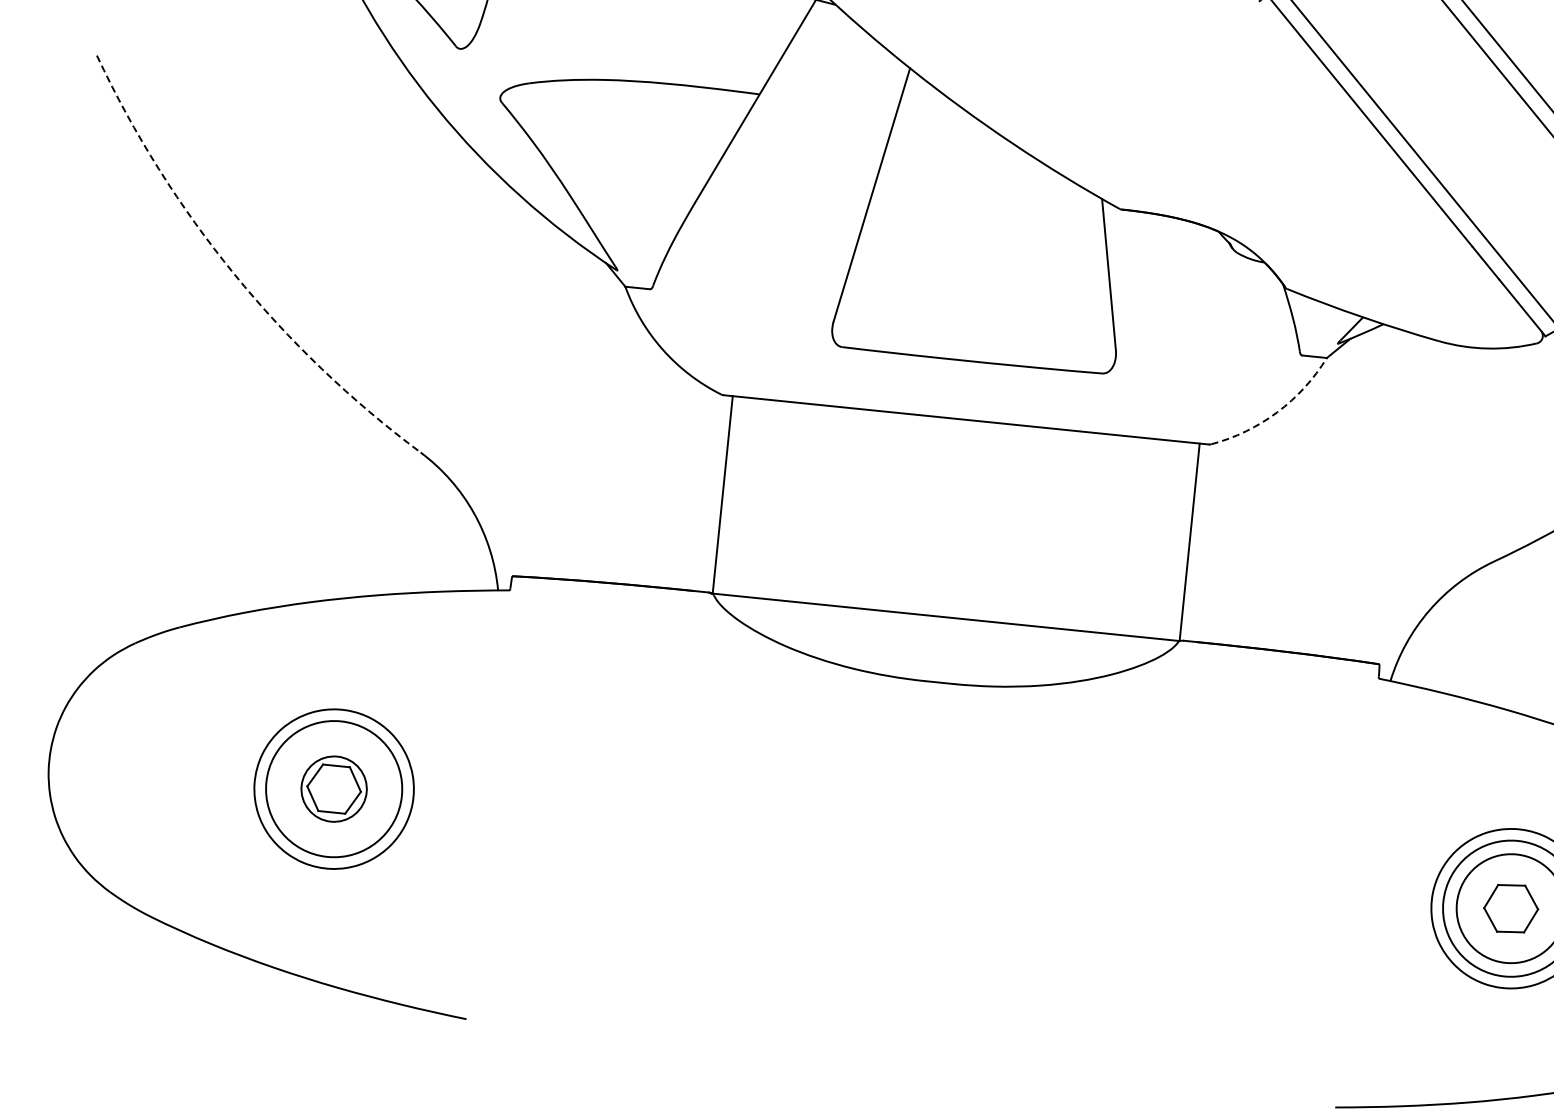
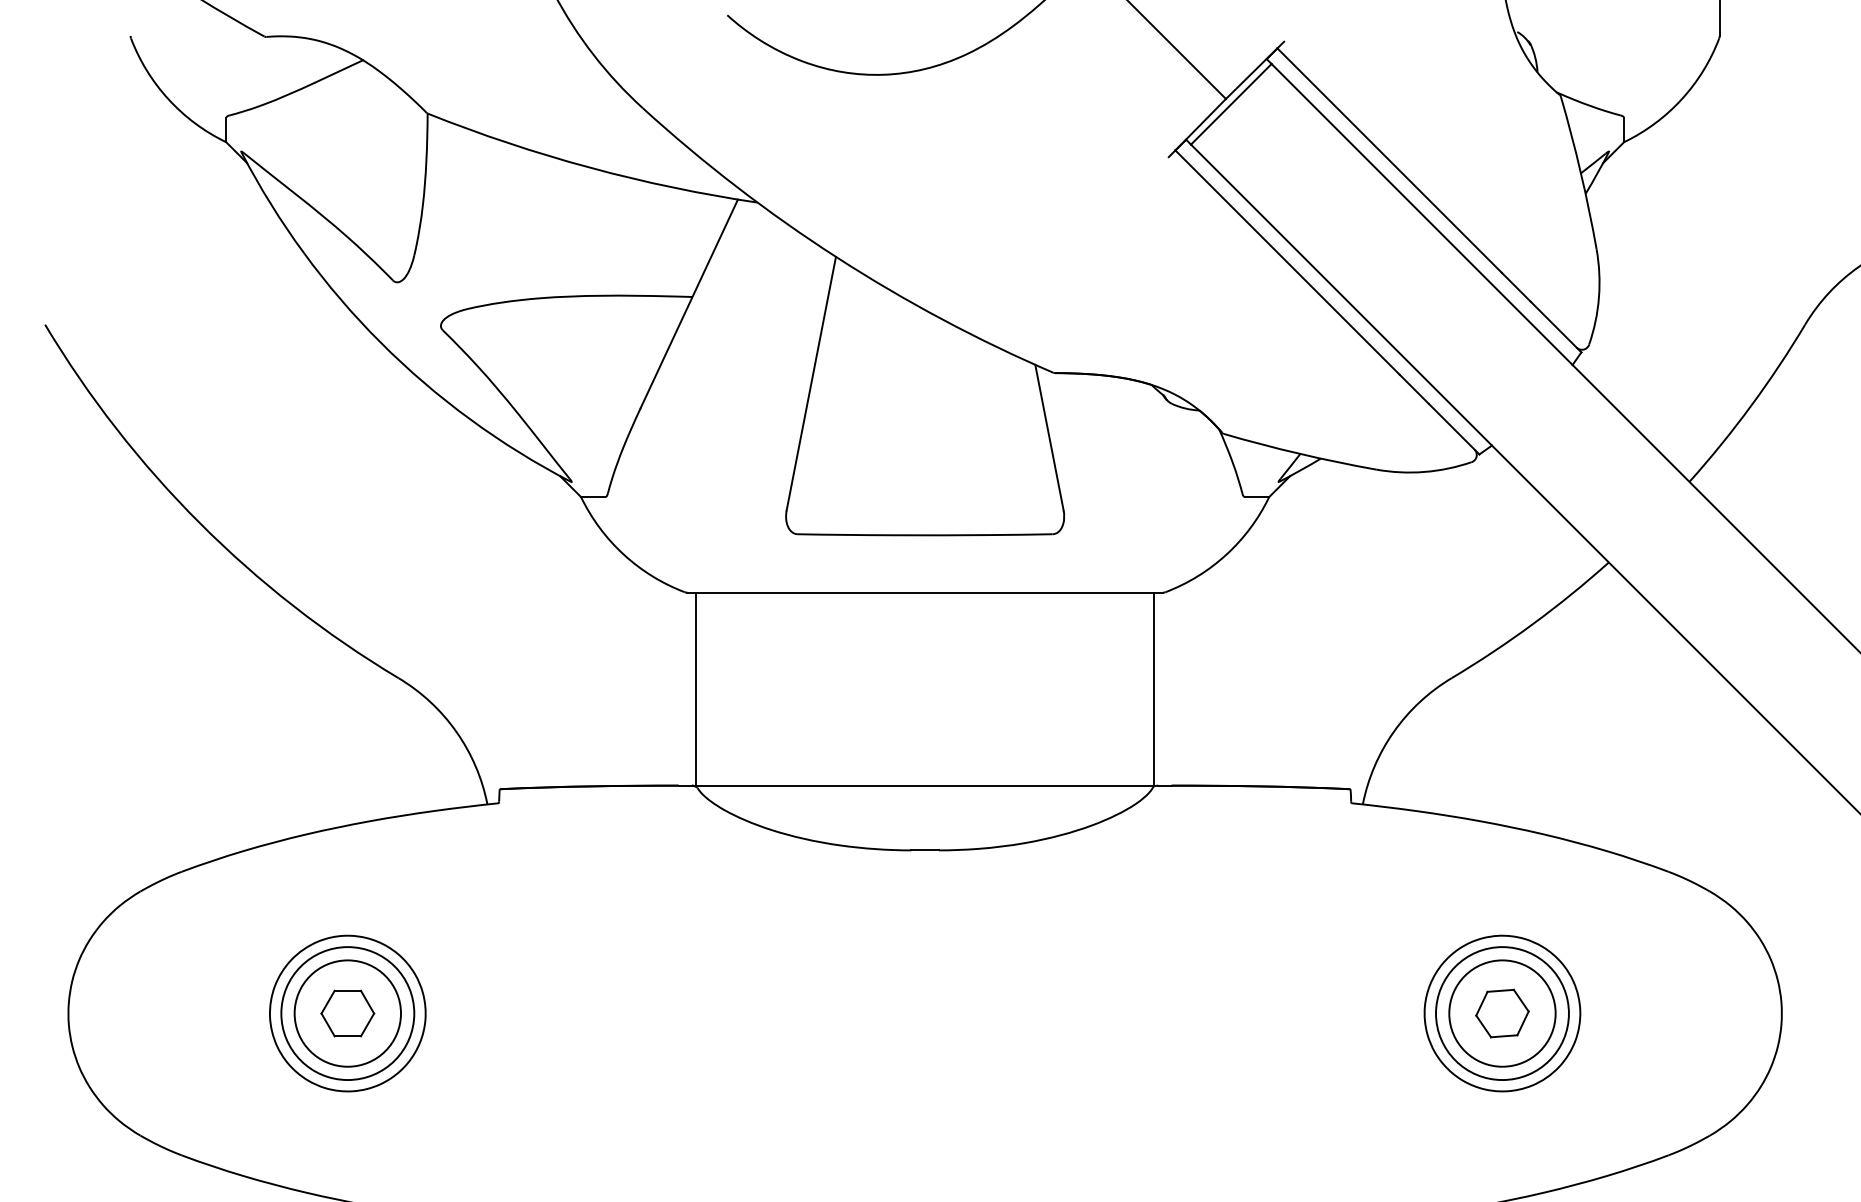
arc: (234, 274) -> (200, 523), dashed -> solid
arc: (1277, 412) -> (1226, 554), dashed -> solid
circle: (333, 789) -> (347, 1013), size x1.67

